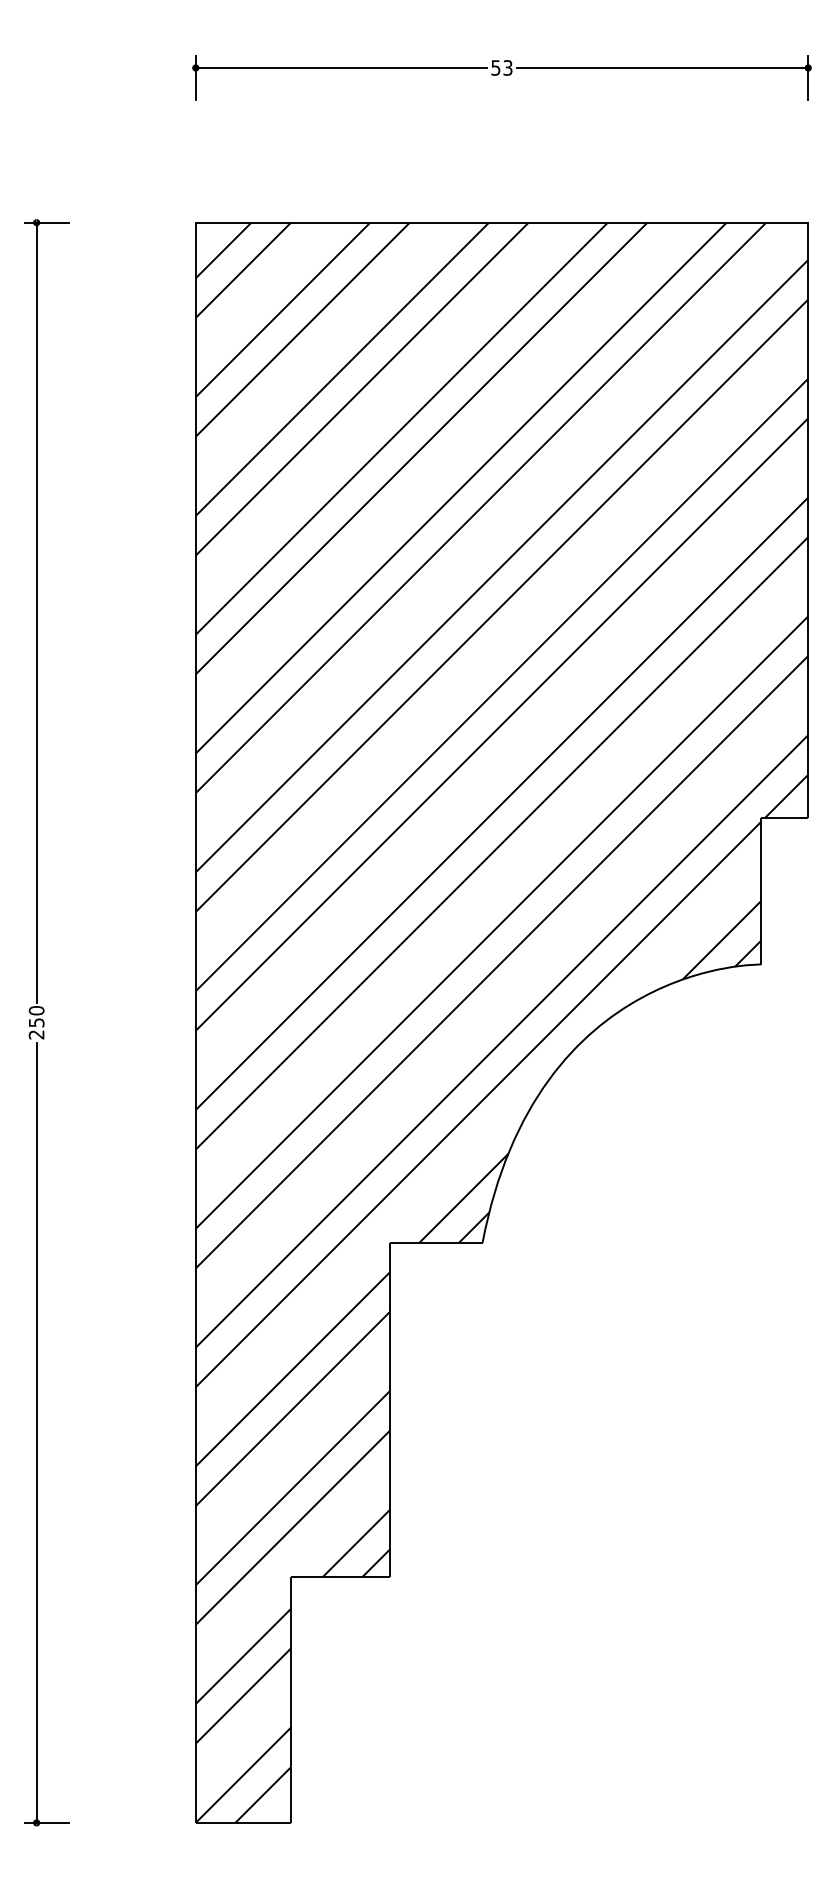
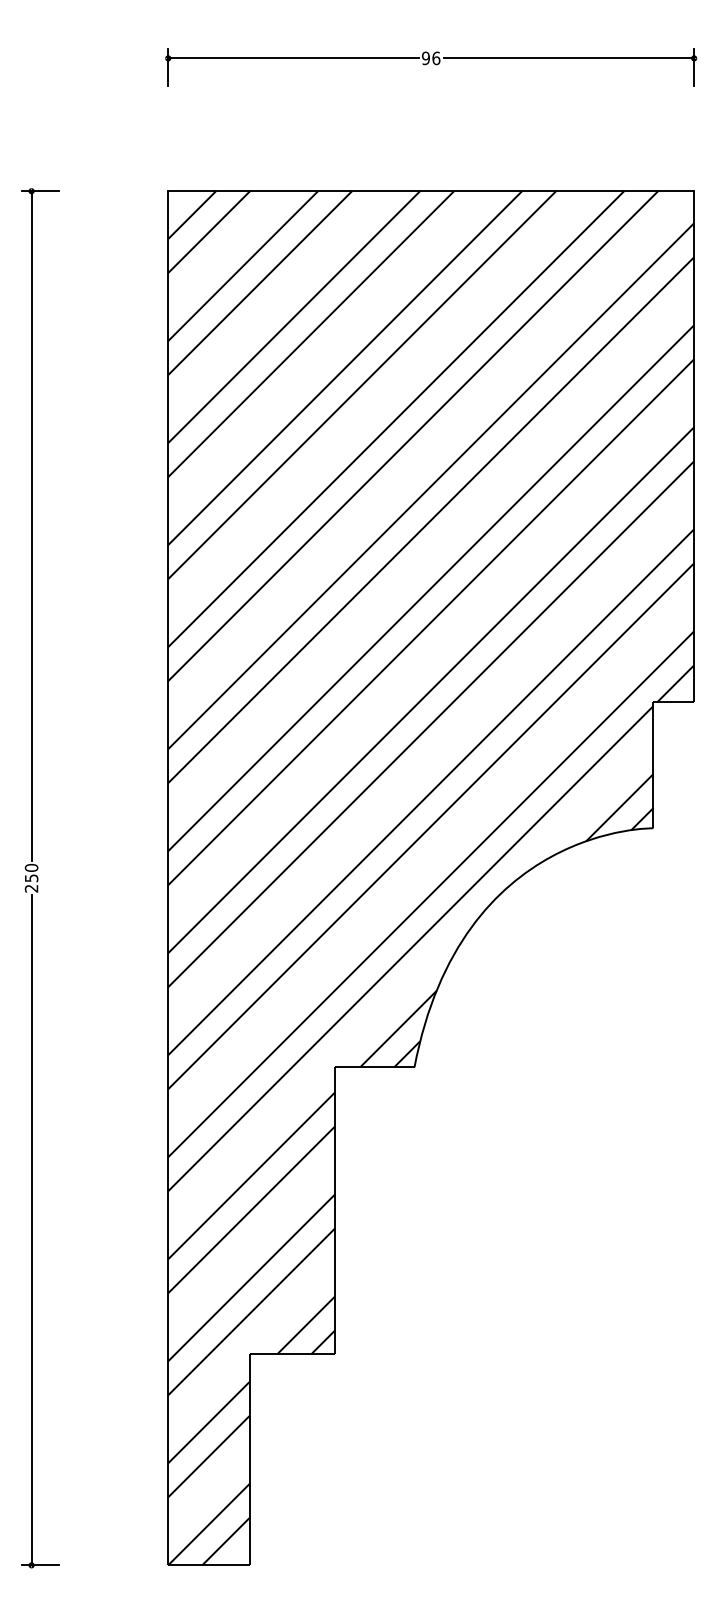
text: (501, 67) -> (430, 57), 53 -> 96

